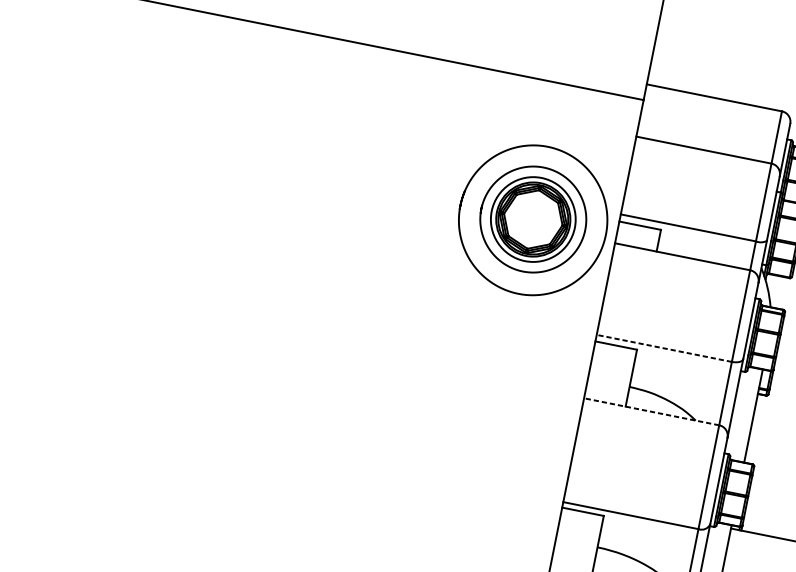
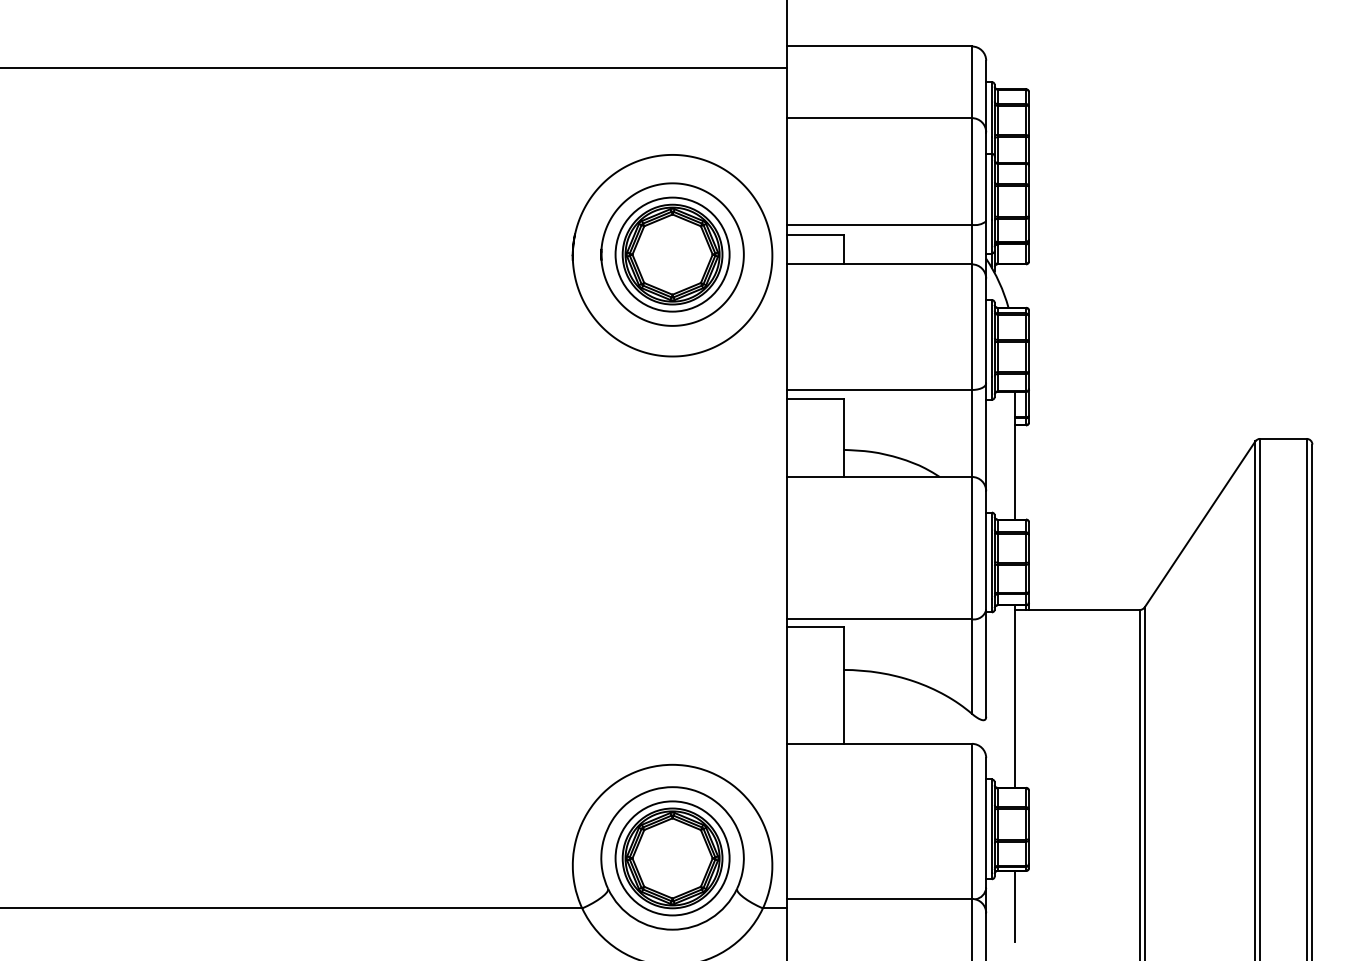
line: (664, 348) -> (879, 390), dashed -> solid
line: (651, 411) -> (879, 476), dashed -> solid

